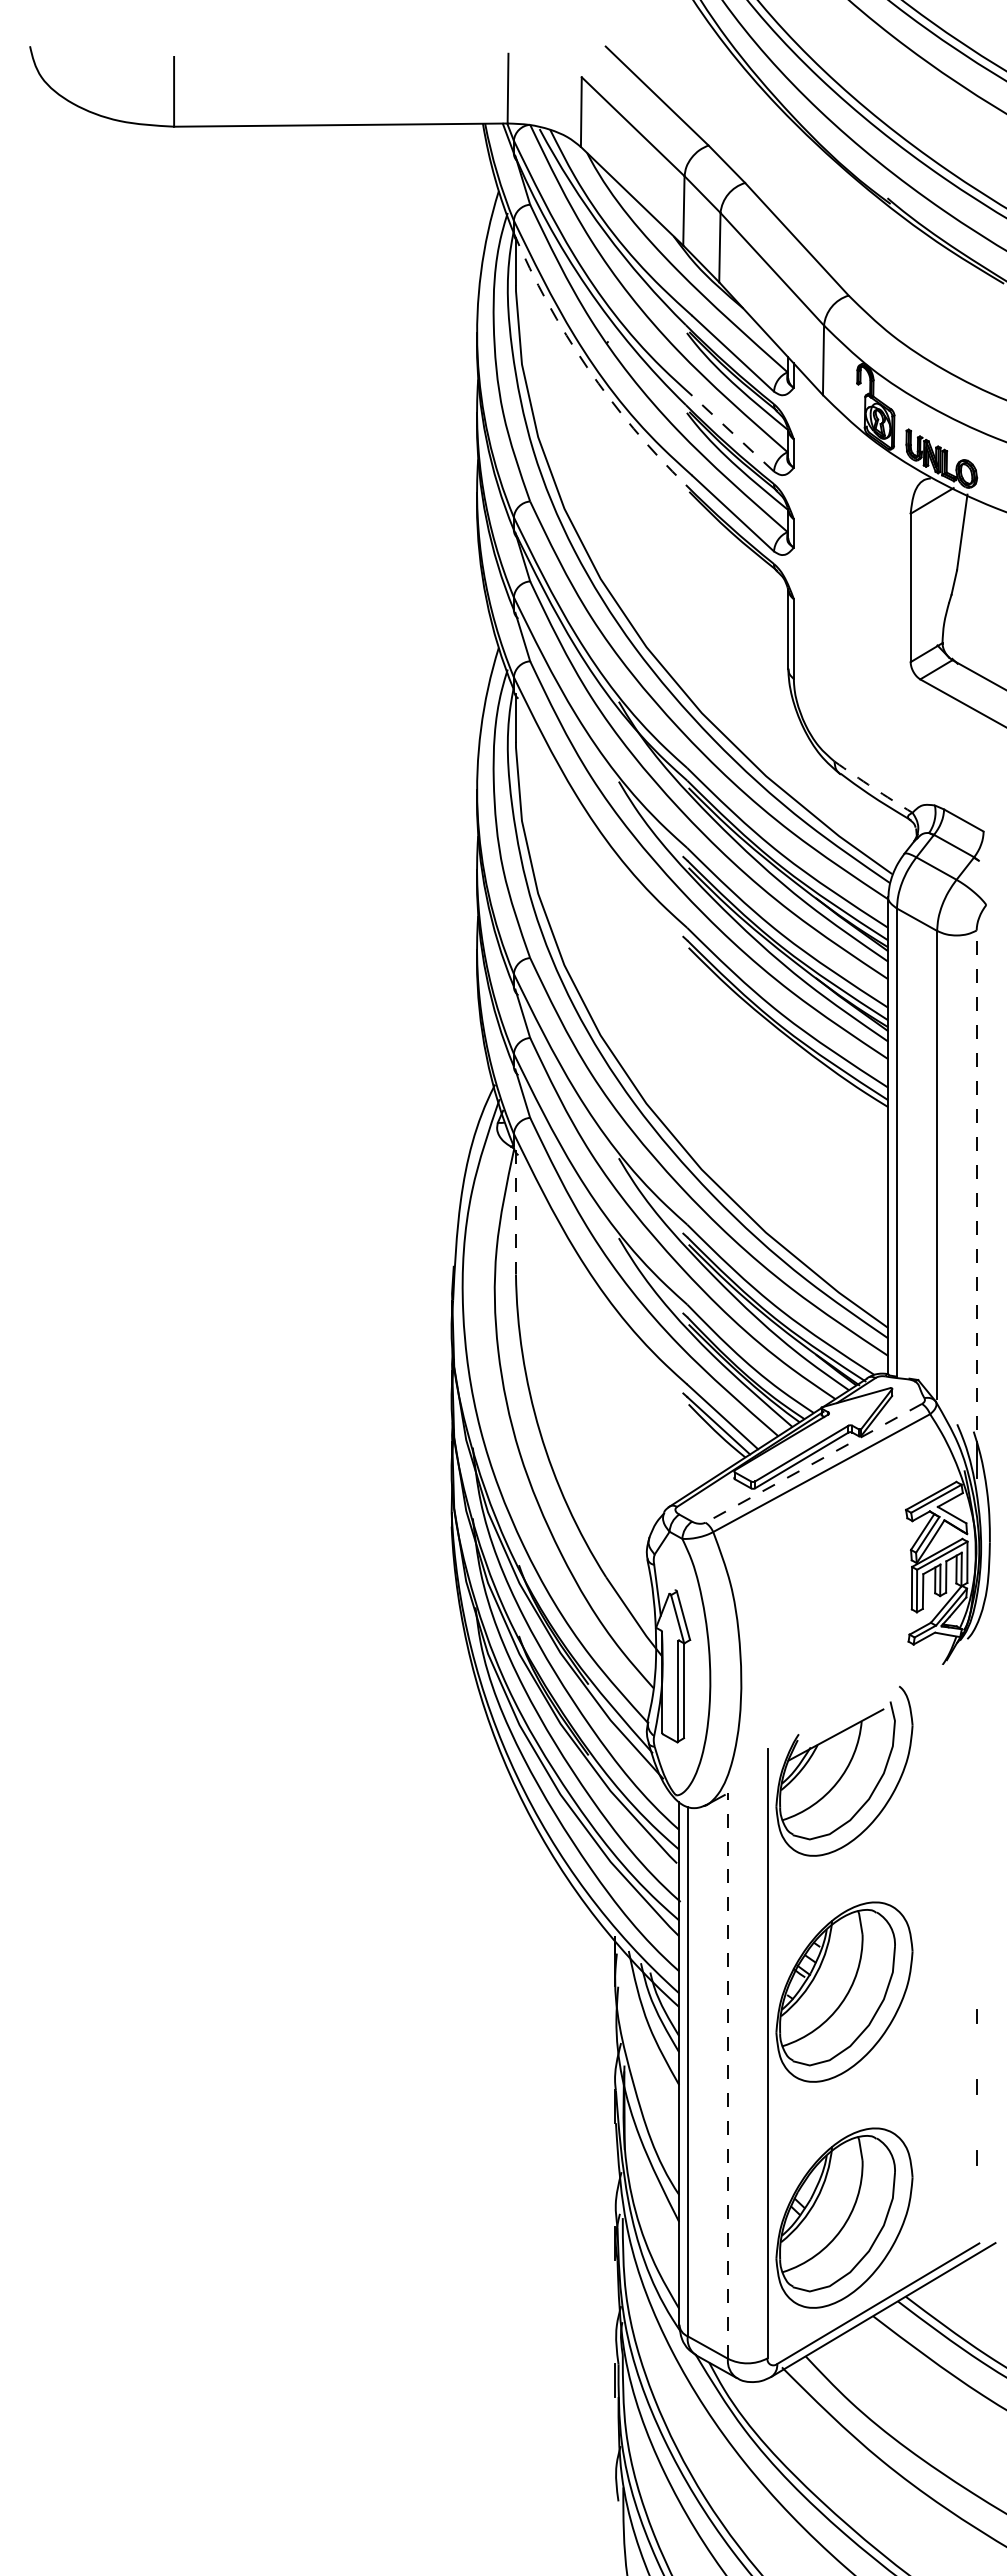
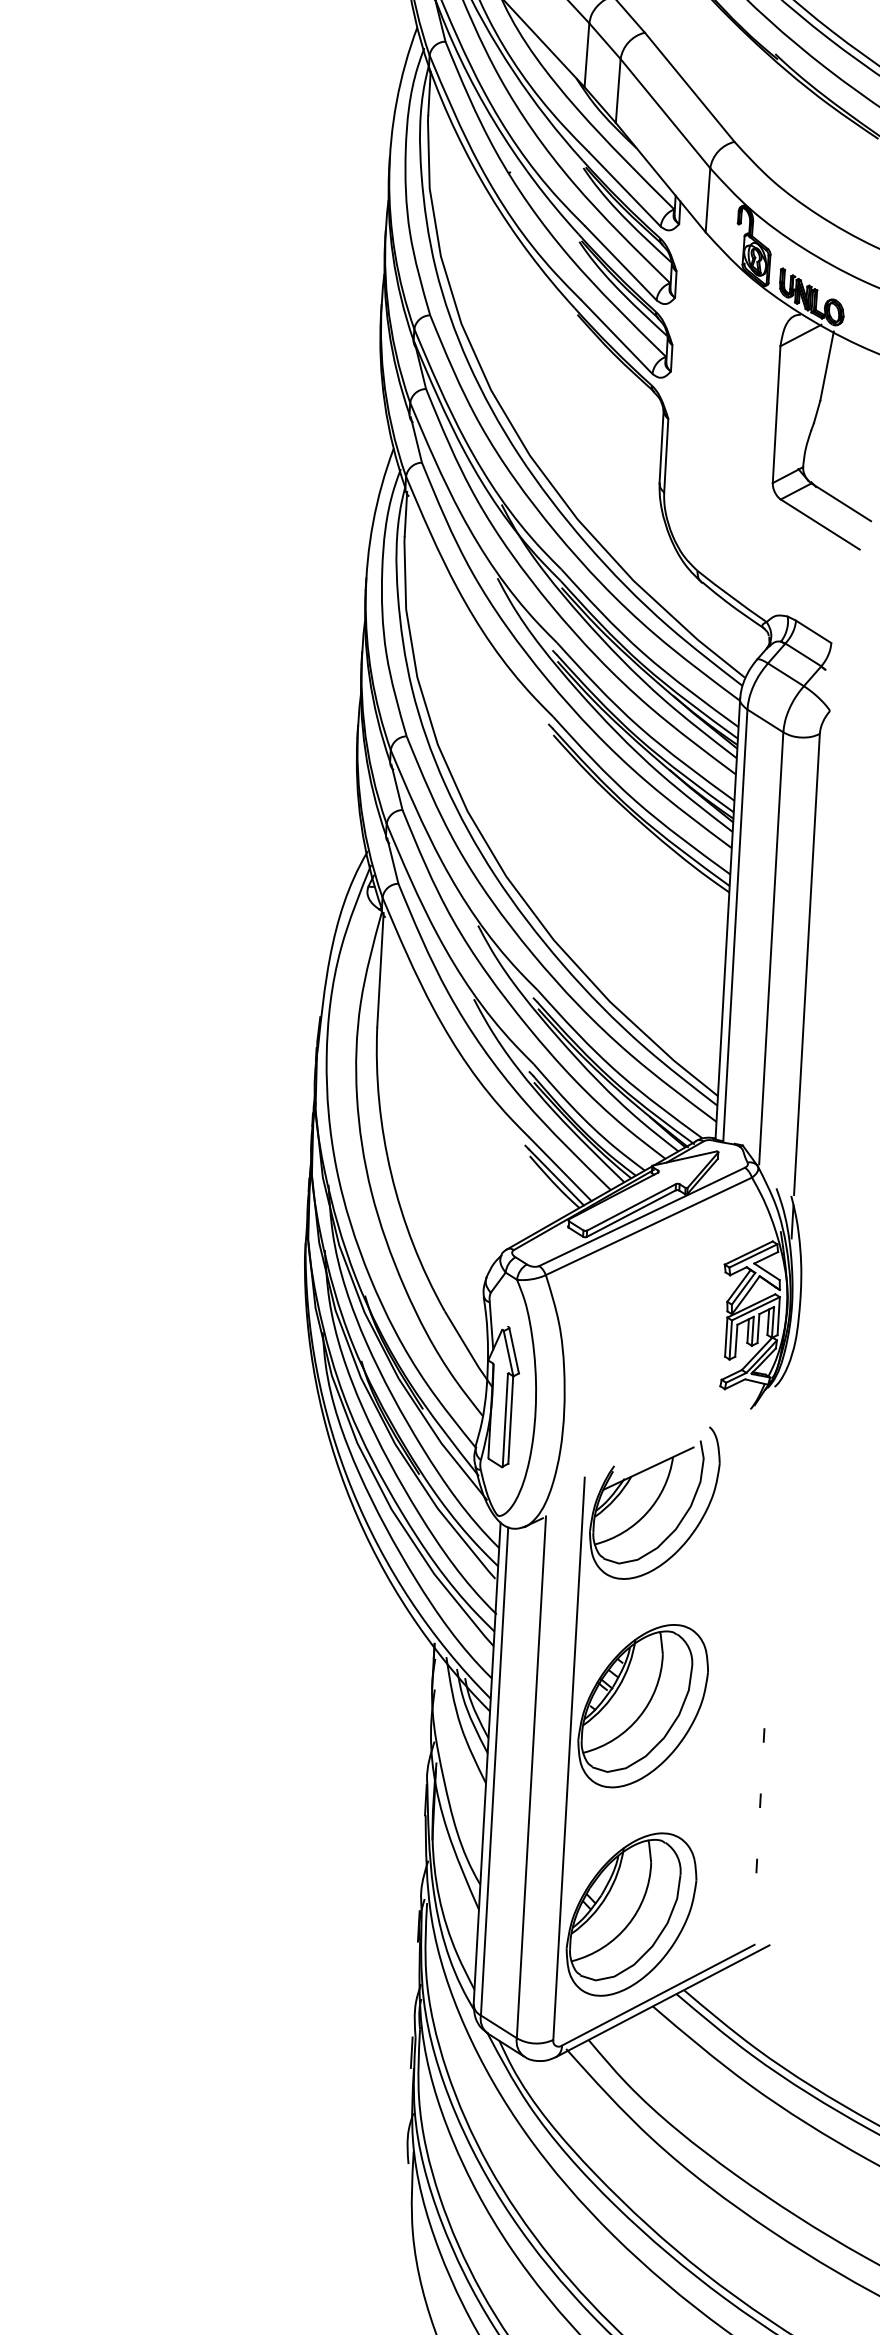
arc: (587, 367) -> (489, 194), dashed -> solid
line: (733, 433) -> (621, 263), dashed -> solid
arc: (873, 787) -> (732, 596), dashed -> solid
line: (976, 1180) -> (806, 964), dashed -> solid
line: (515, 1212) -> (380, 970), dashed -> solid
line: (813, 1463) -> (641, 1217), dashed -> solid
line: (727, 2075) -> (531, 1776), dashed -> solid

